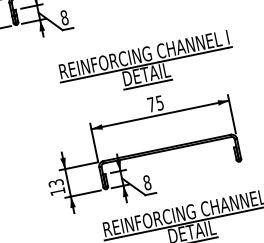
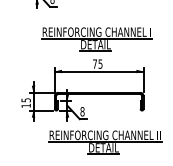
text: (55, 183) -> (25, 100), 13 -> 15

